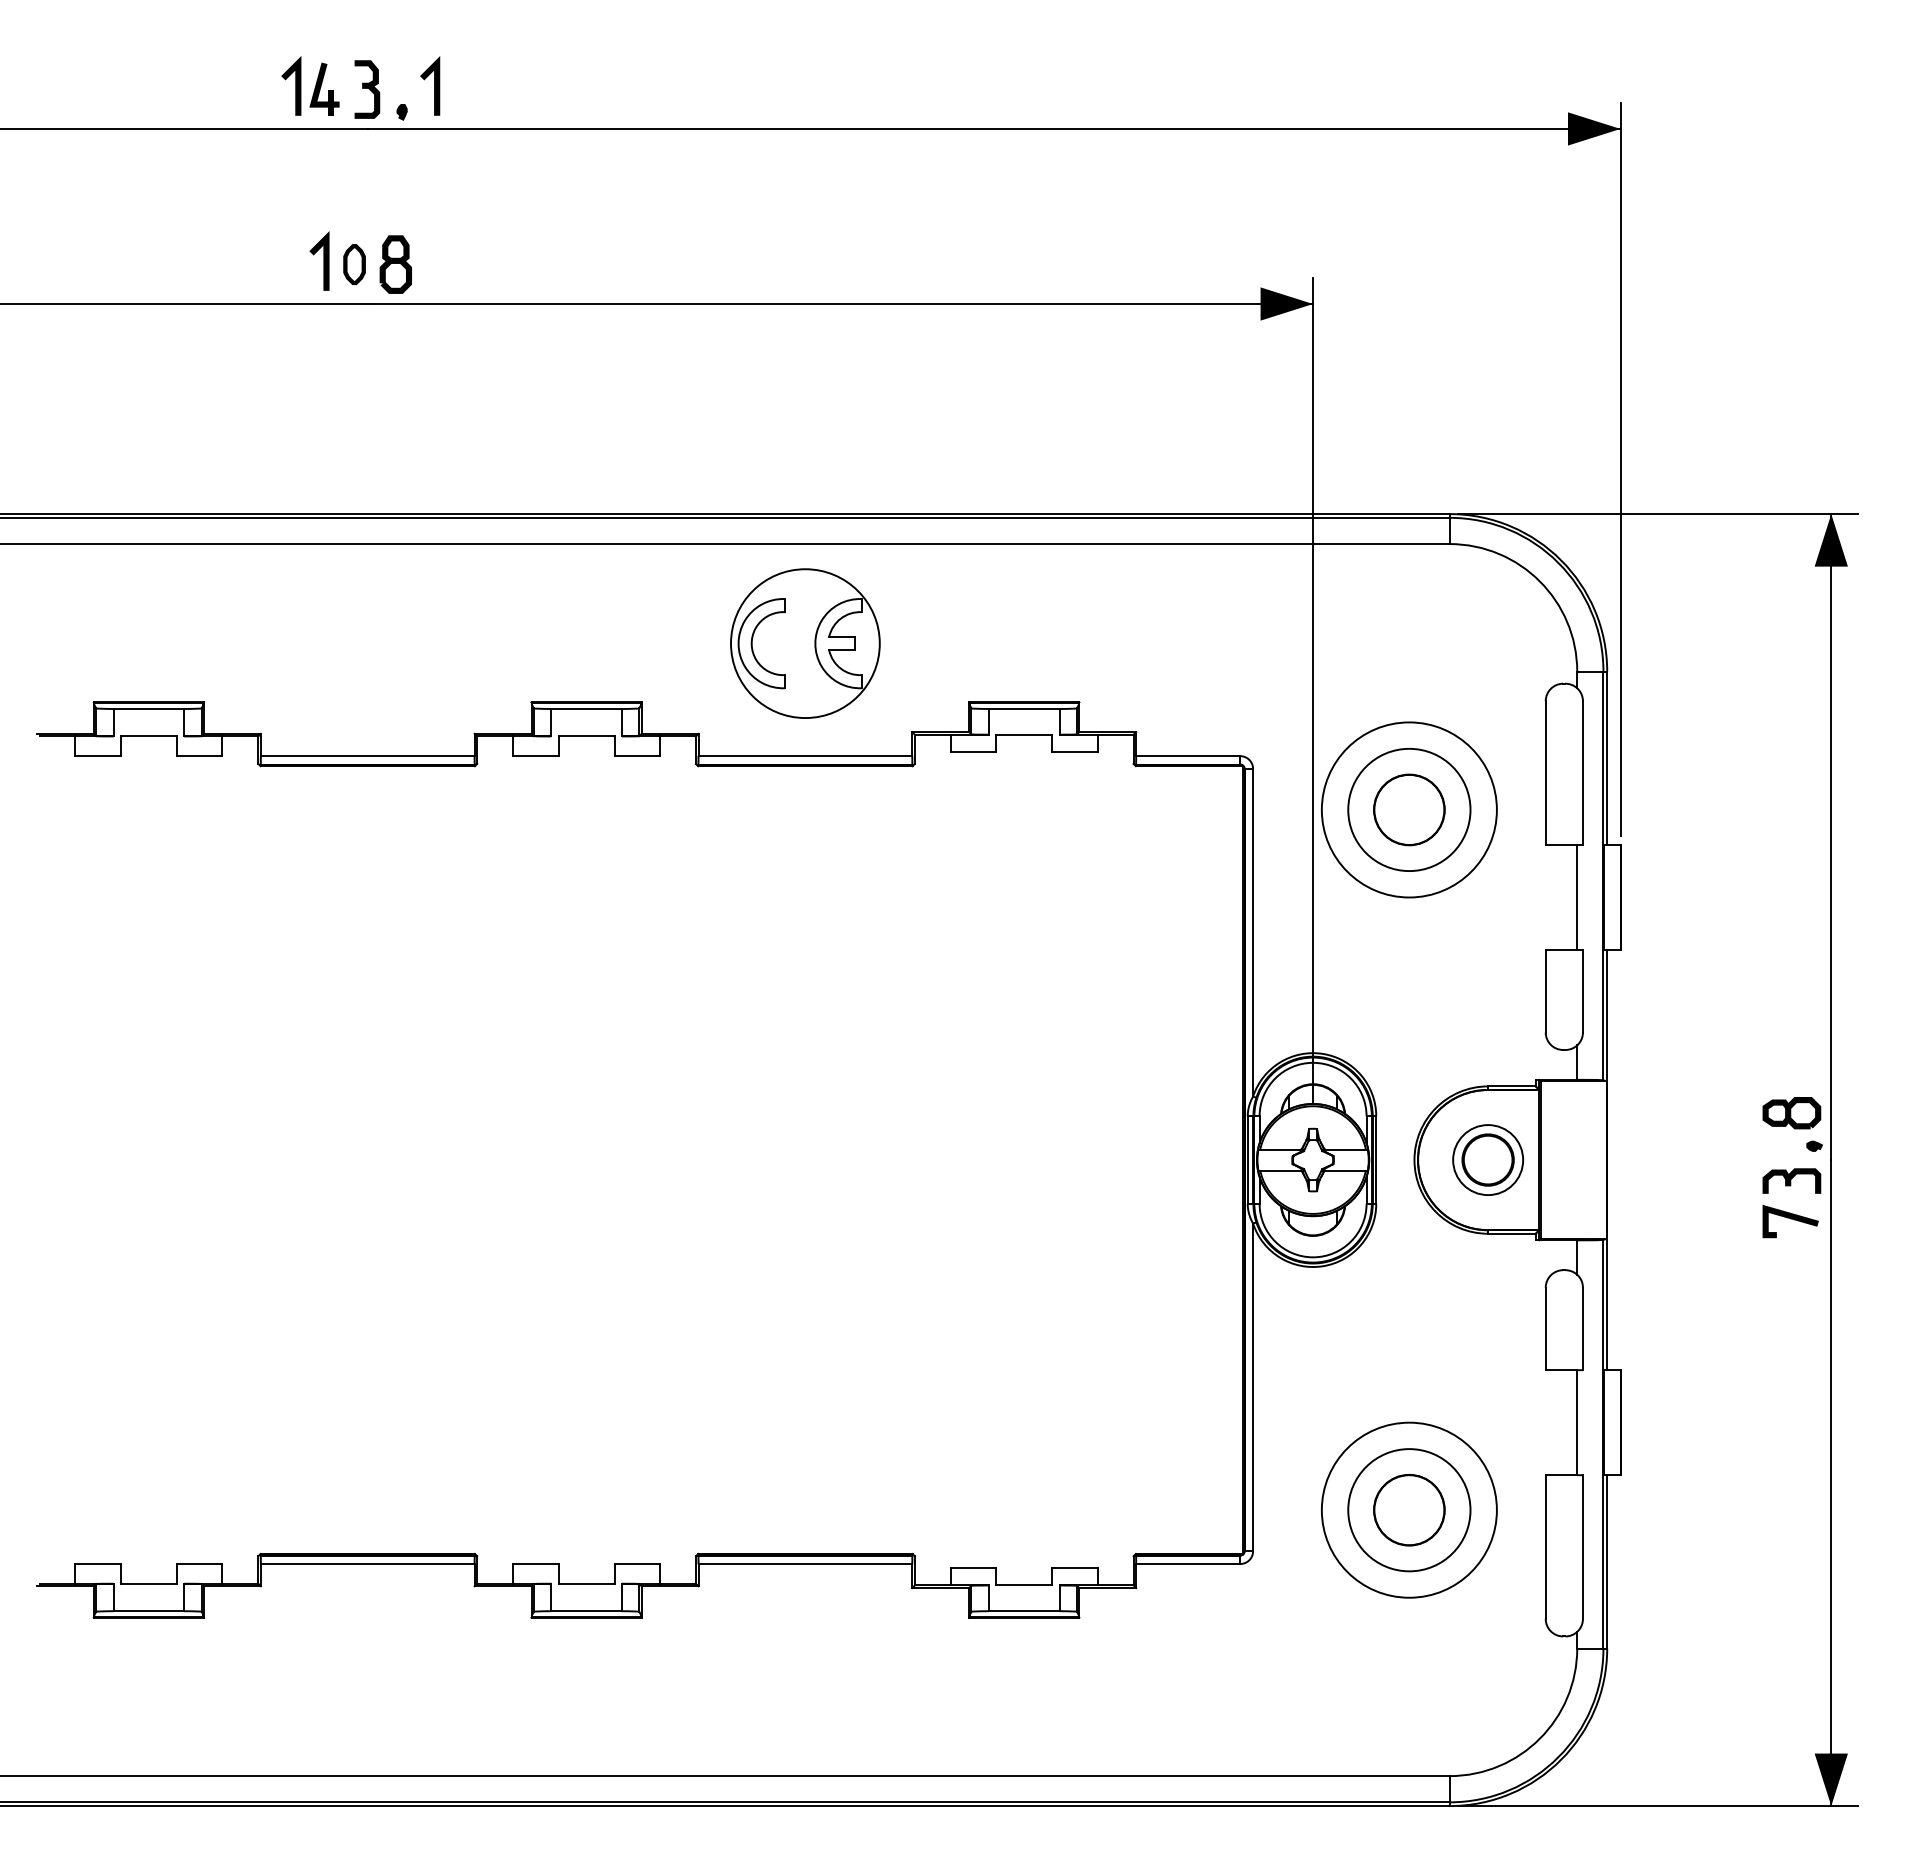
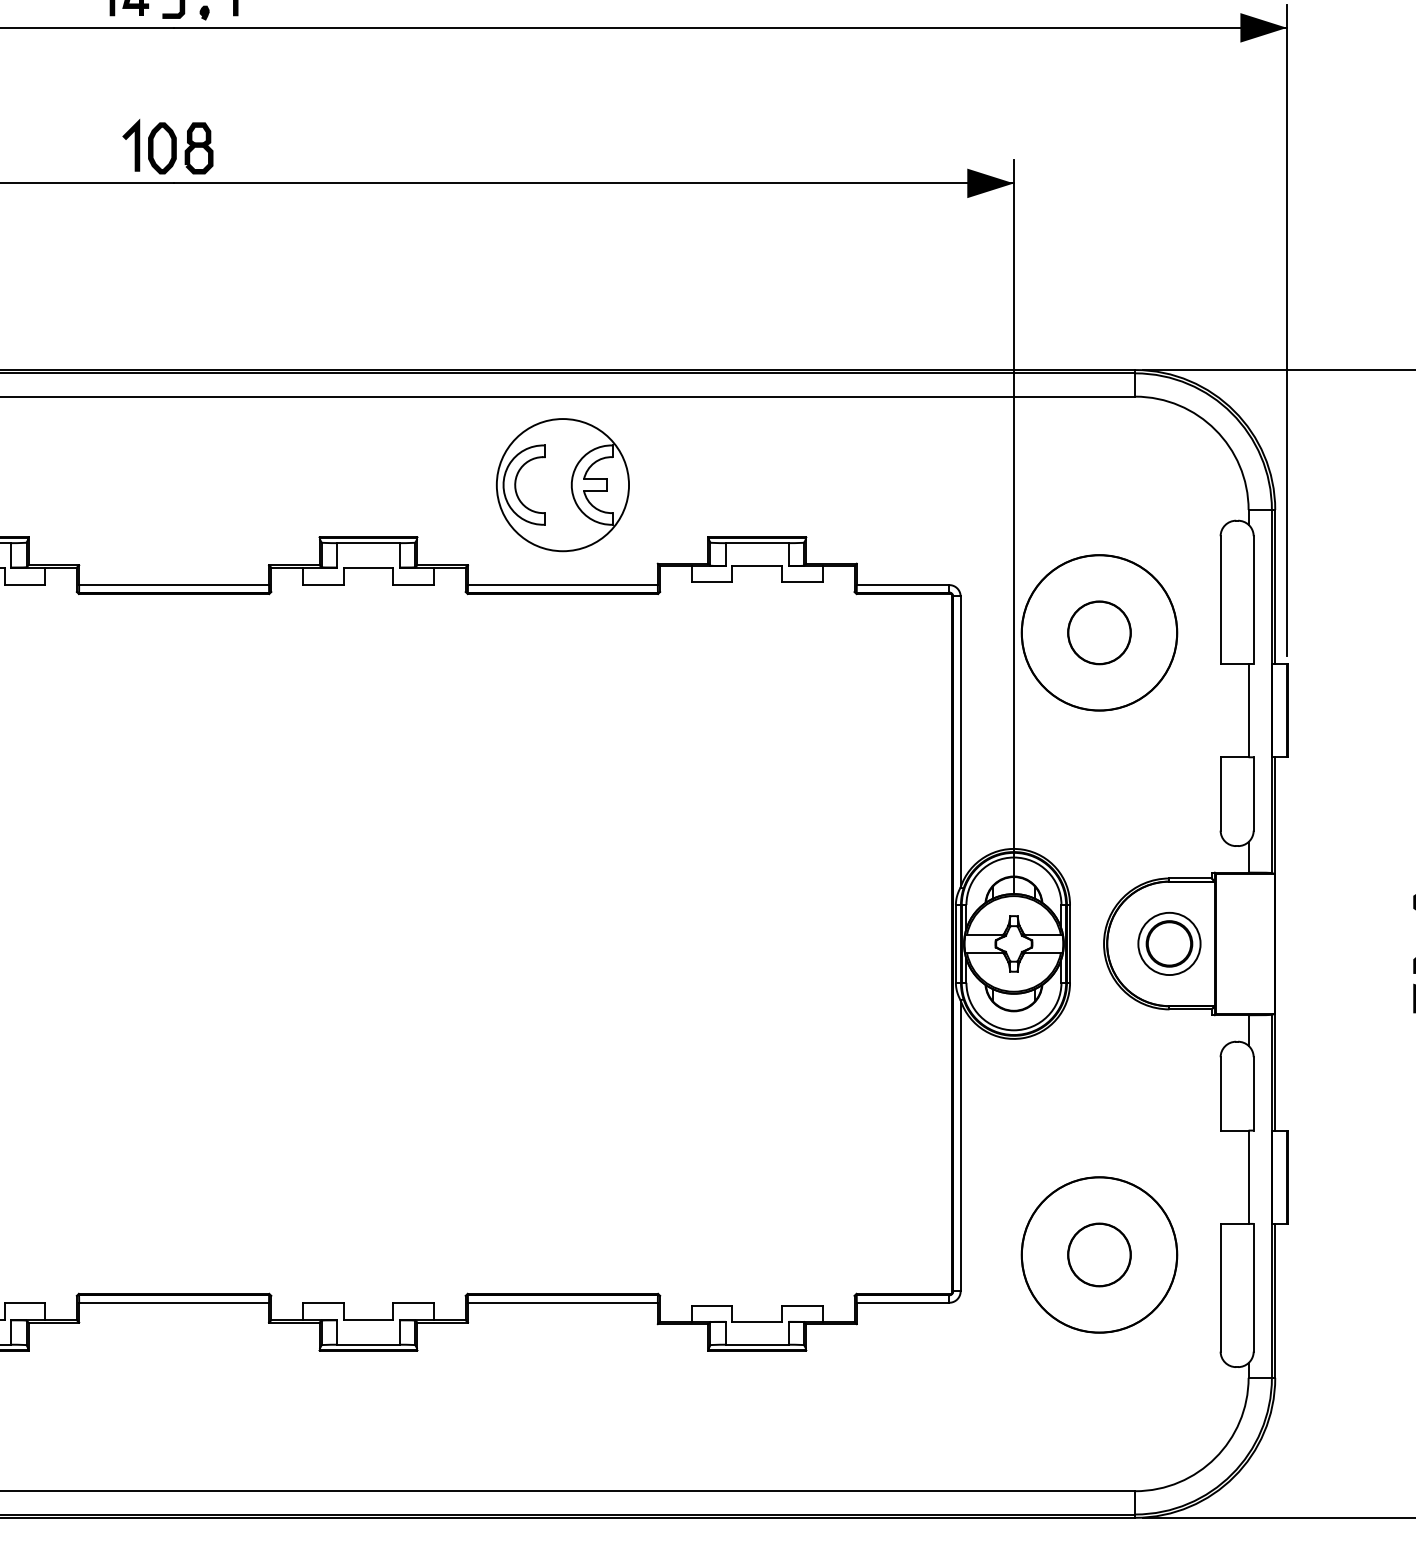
part: (354, 264) -> (162, 148), size x1.43
circle: (1409, 809) -> (1099, 632), size x1.43
circle: (1409, 1509) -> (1099, 1254), size x1.43

